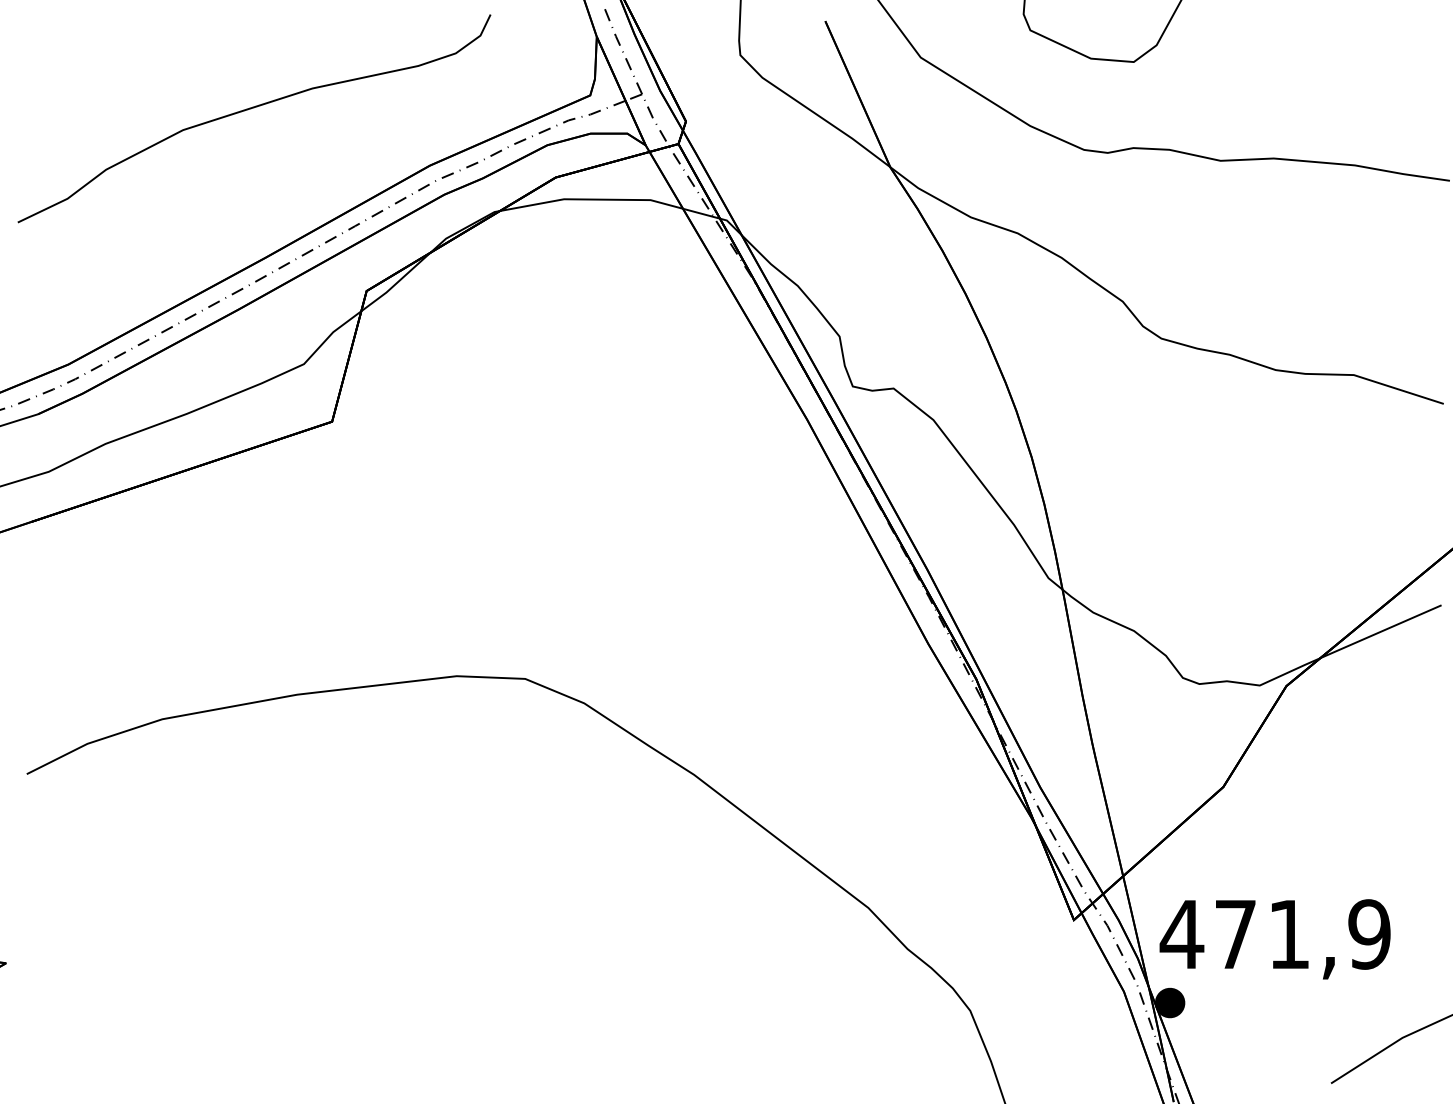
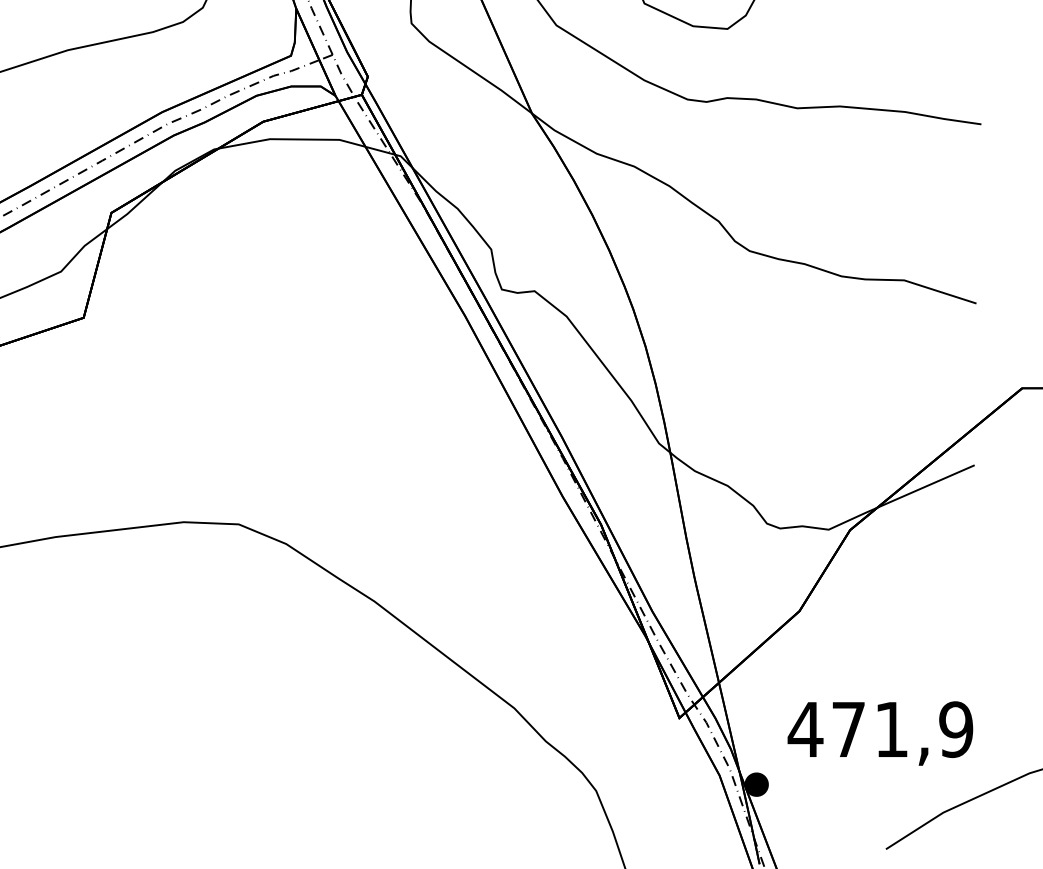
text: (1274, 939) -> (879, 733), moved

